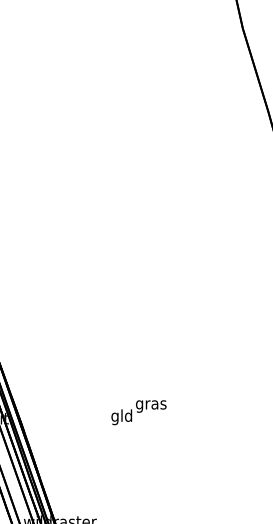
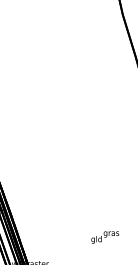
text: (139, 412) -> (105, 237), moved

